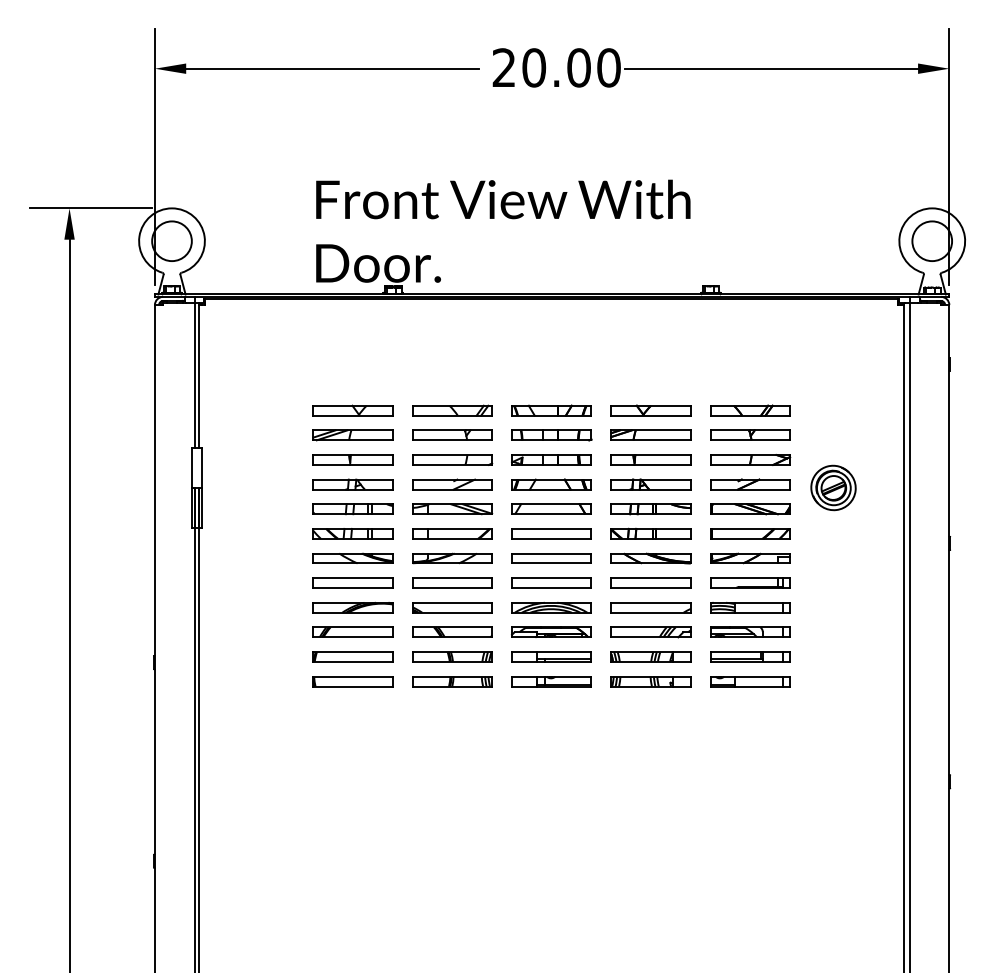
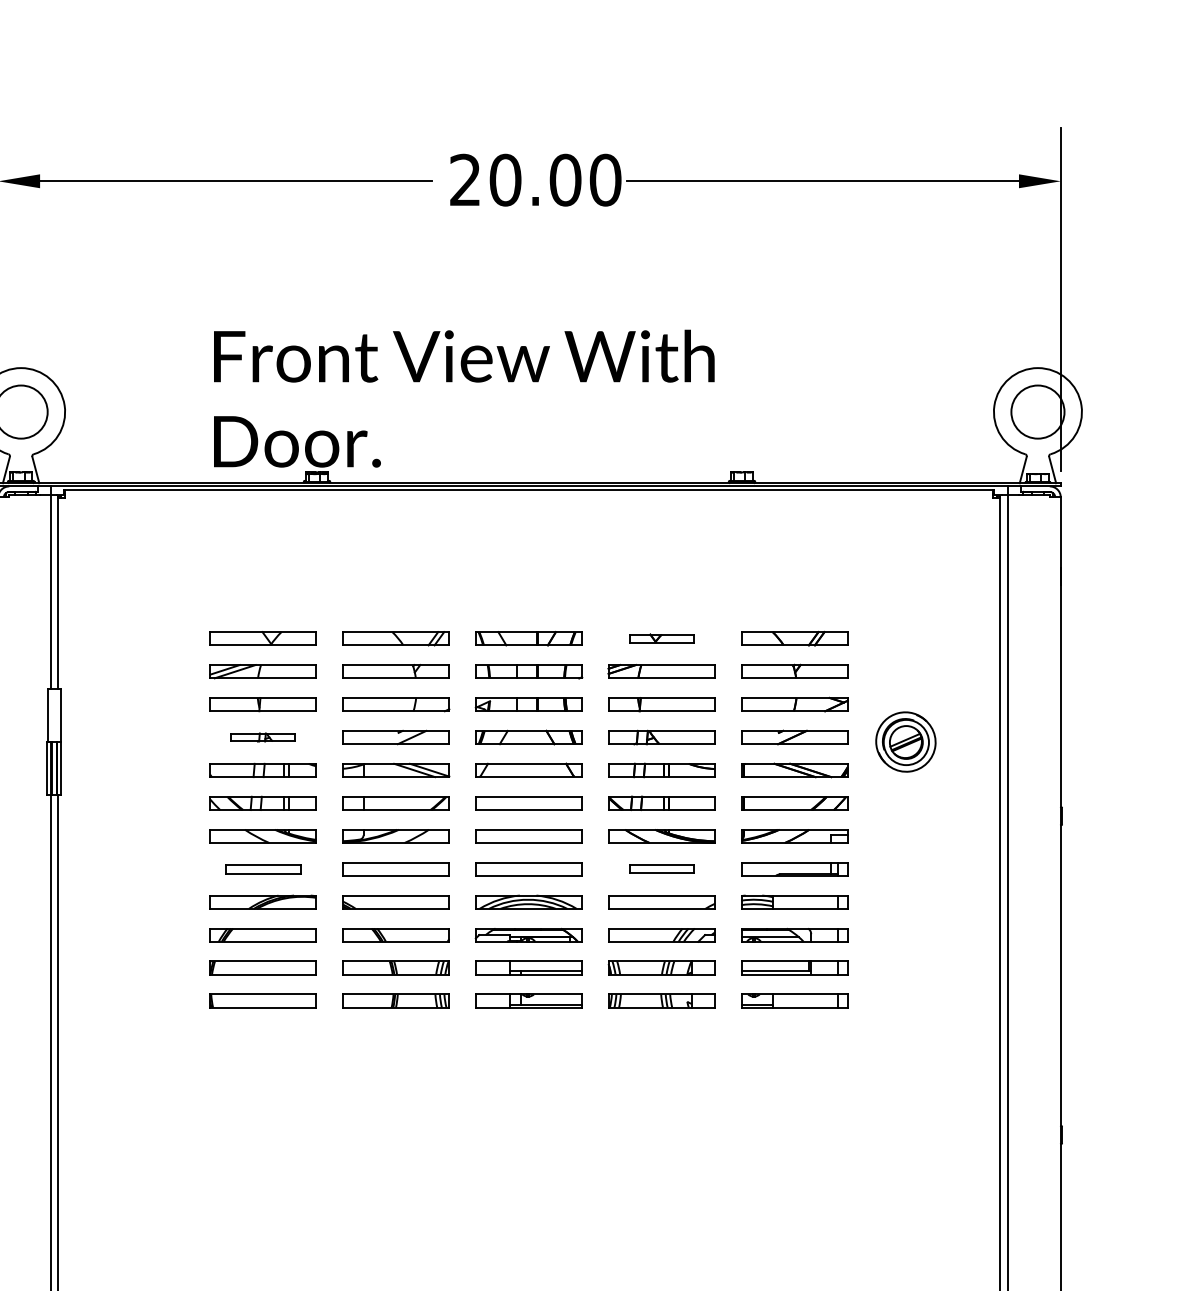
part: (650, 410) -> (661, 638), size x0.6
part: (352, 484) -> (262, 737), size x0.6
part: (352, 582) -> (262, 868), size x0.7
part: (650, 582) -> (661, 868), size x0.6

